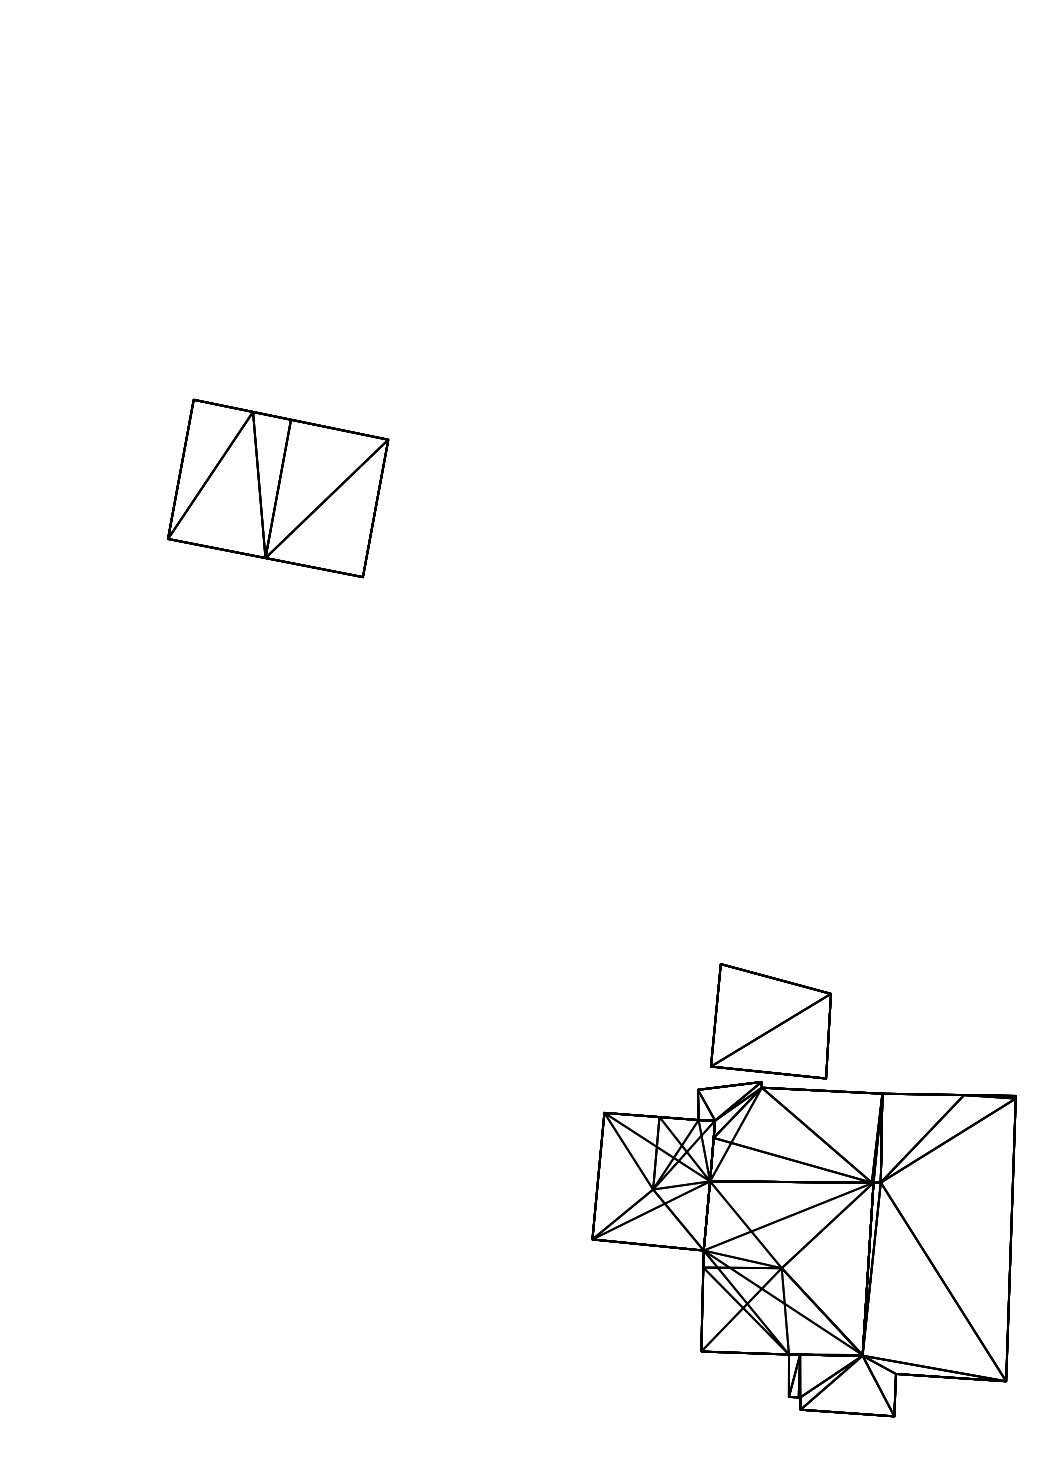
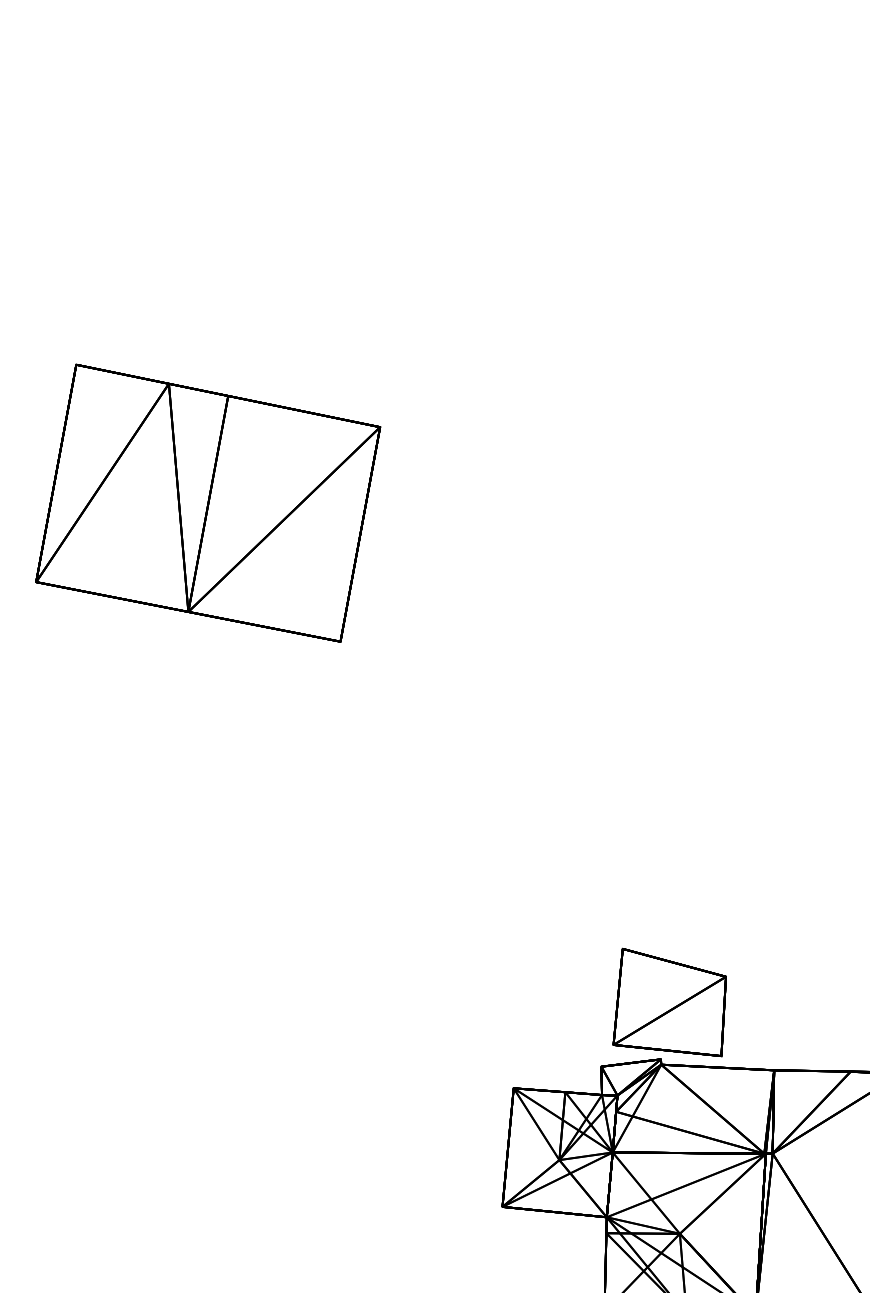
part: (277, 488) -> (207, 503), size x1.67

